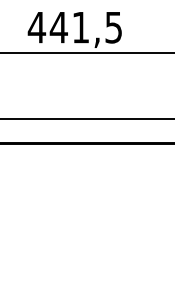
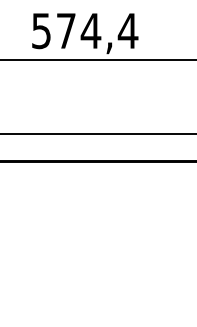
text: (75, 28) -> (84, 31), 441,5 -> 574,4

